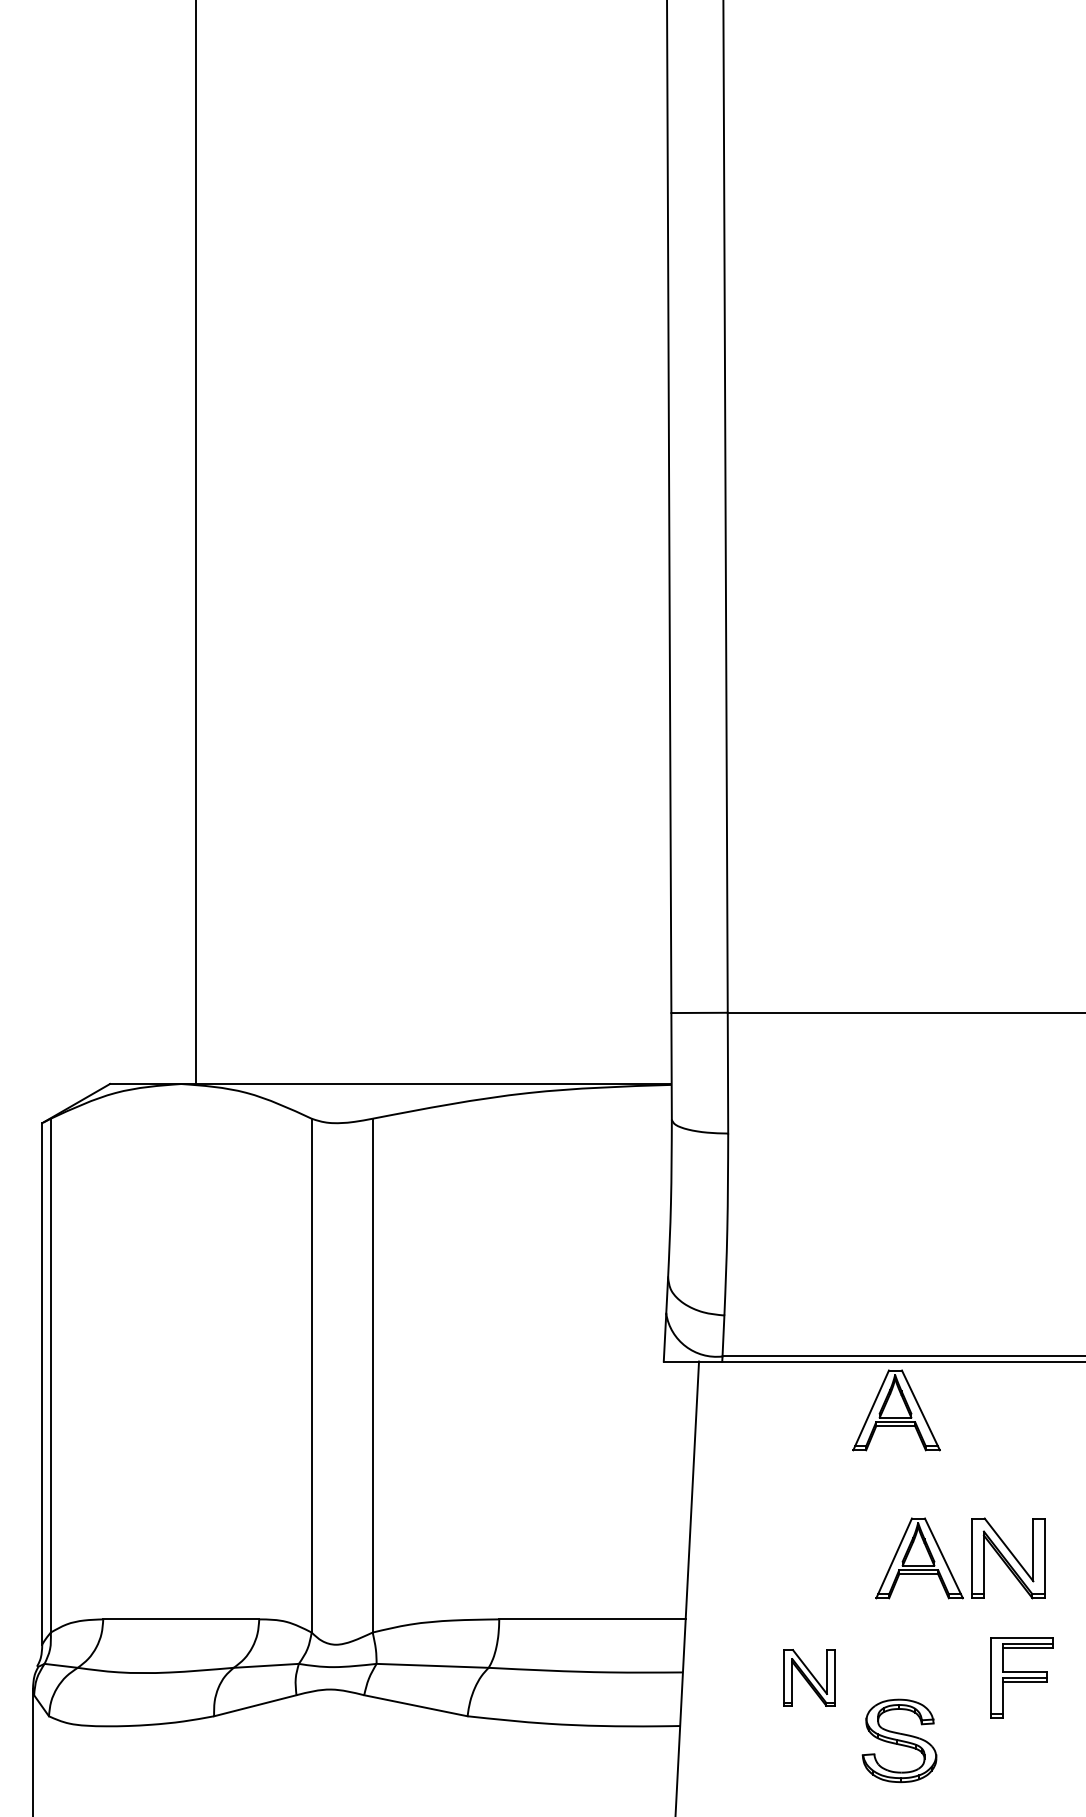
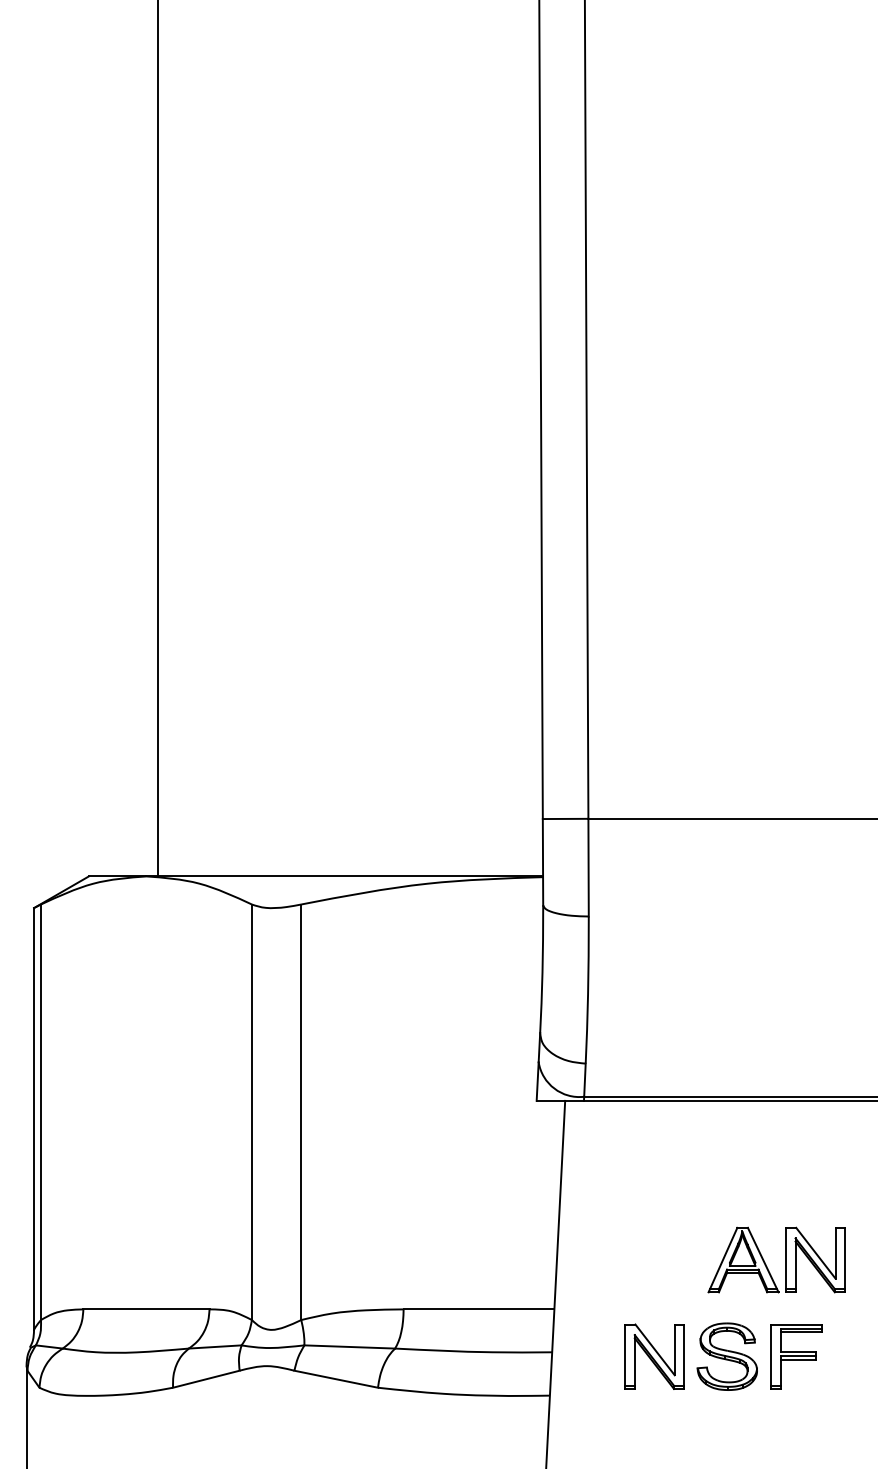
part: (896, 1410) -> (724, 1140), removed
part: (809, 1677) -> (654, 1356), size x1.43
part: (1021, 1677) -> (796, 1356), moved
part: (899, 1740) -> (727, 1356), moved

